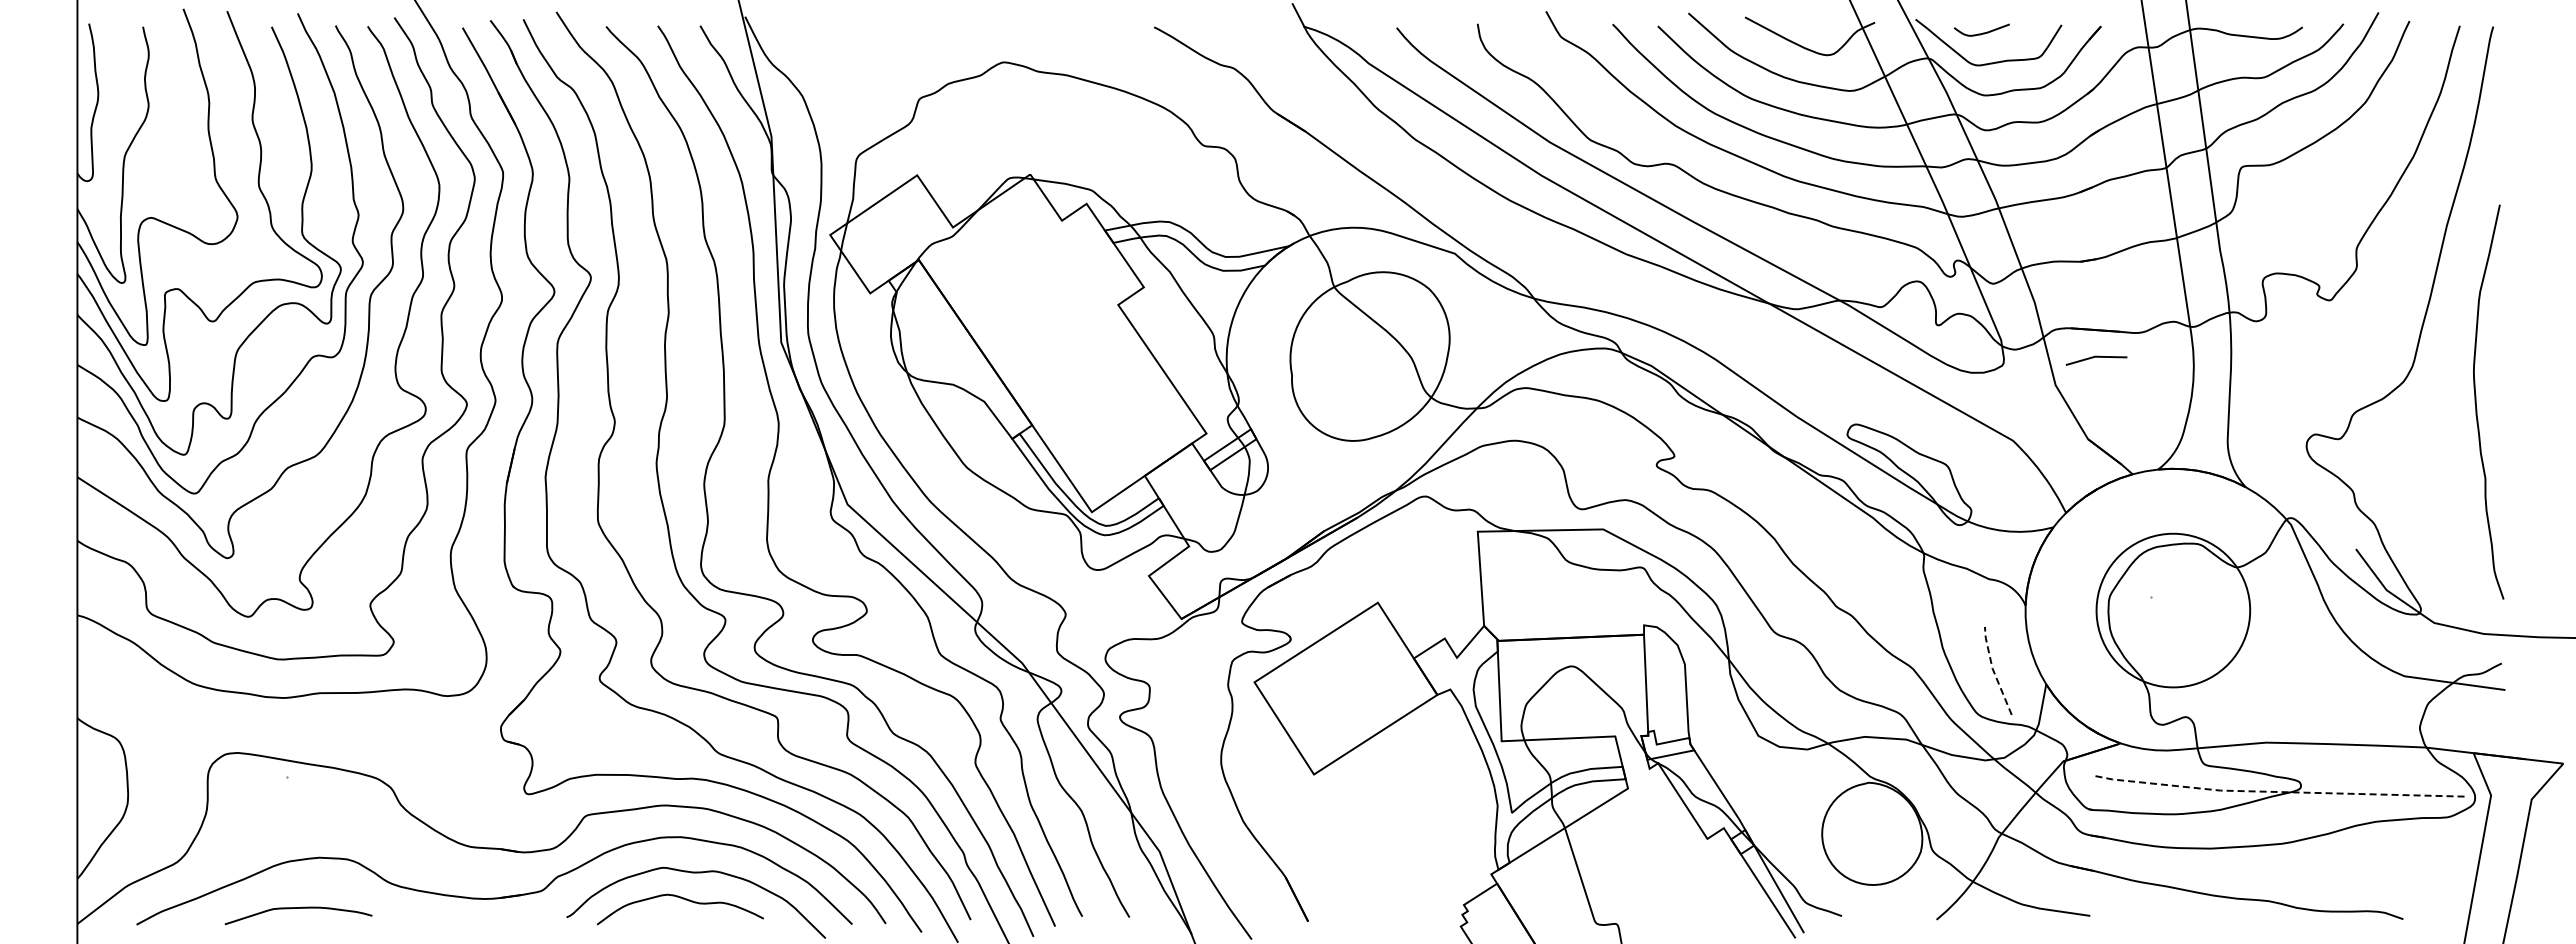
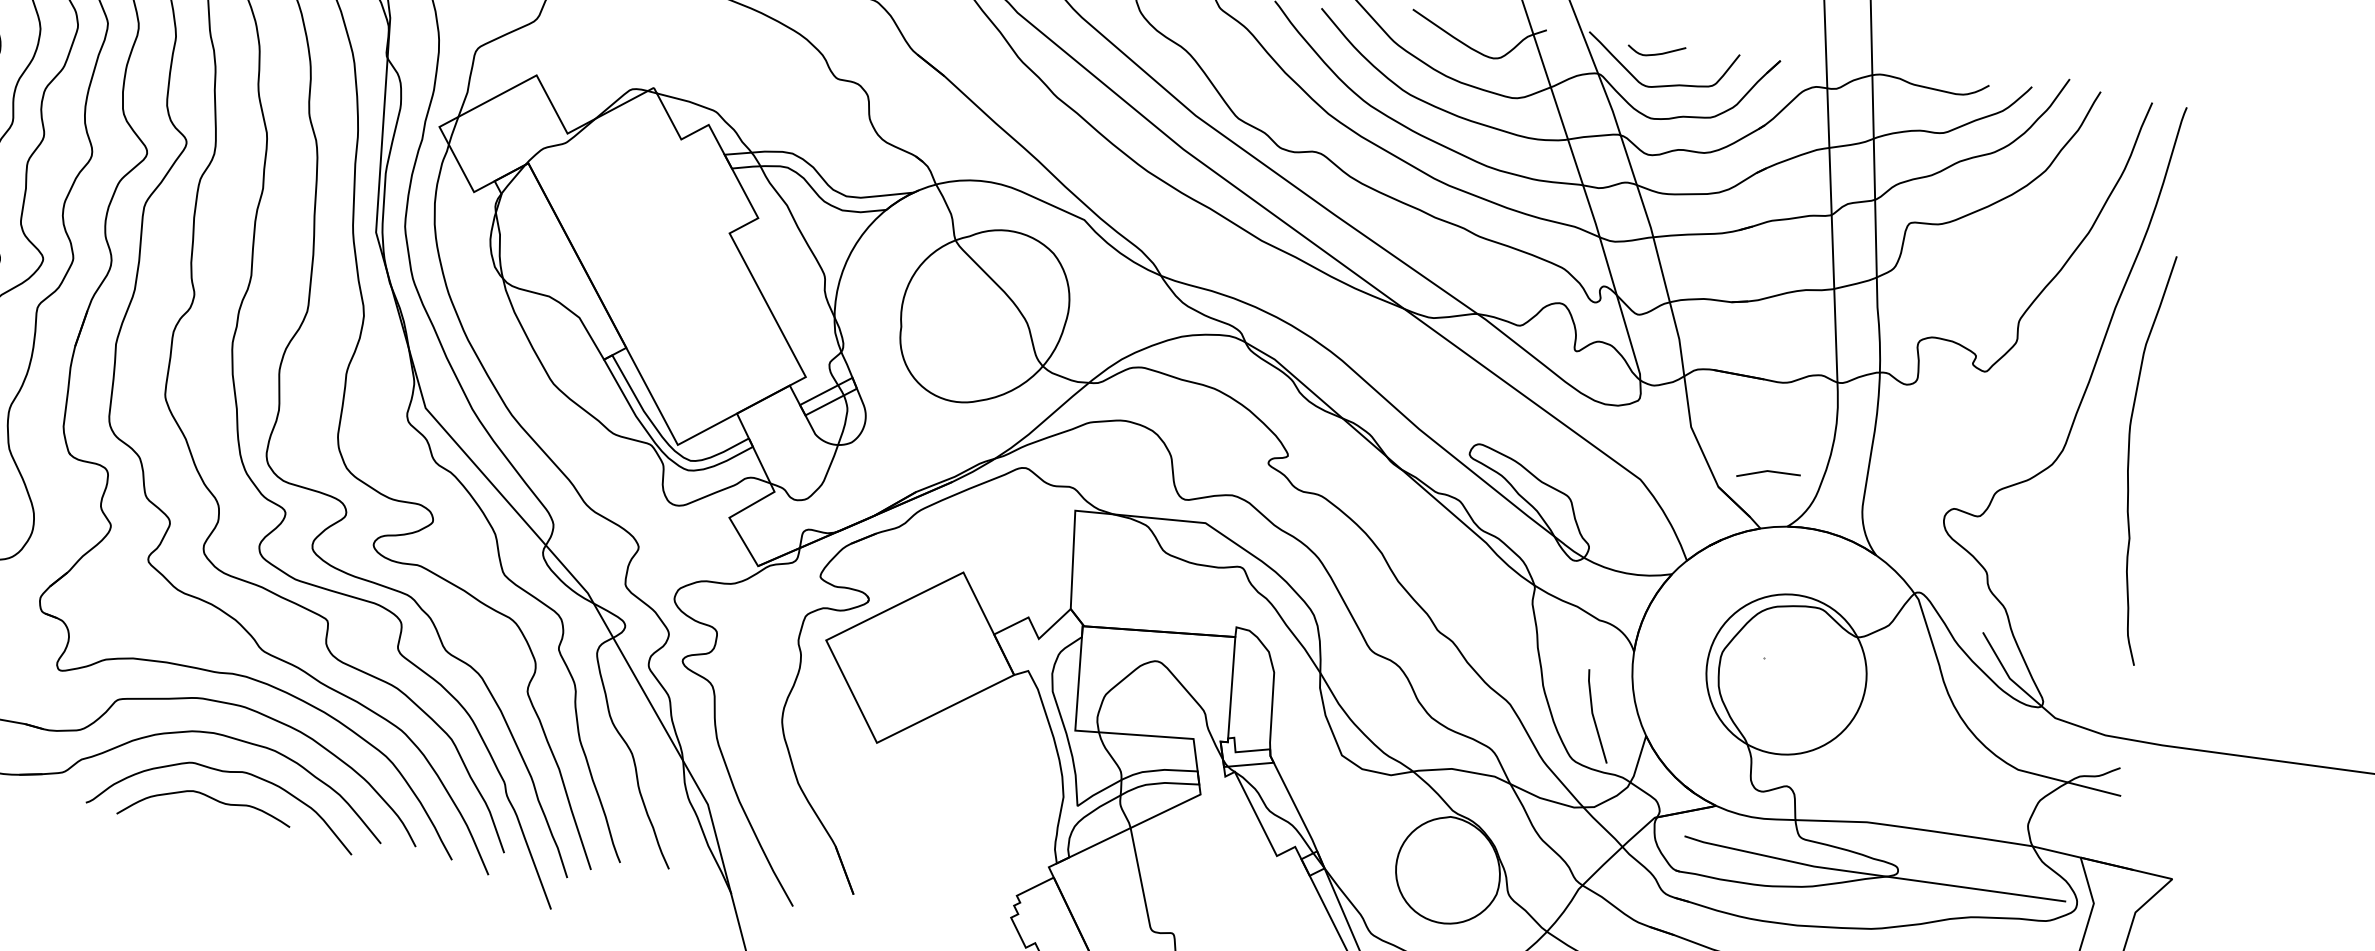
line: (2096, 357) -> (1768, 471), moved
curve: (2476, 401) -> (2129, 457), moved
line: (1993, 670) -> (1593, 715), dashed -> solid
line: (2277, 791) -> (1873, 874), dashed -> solid

